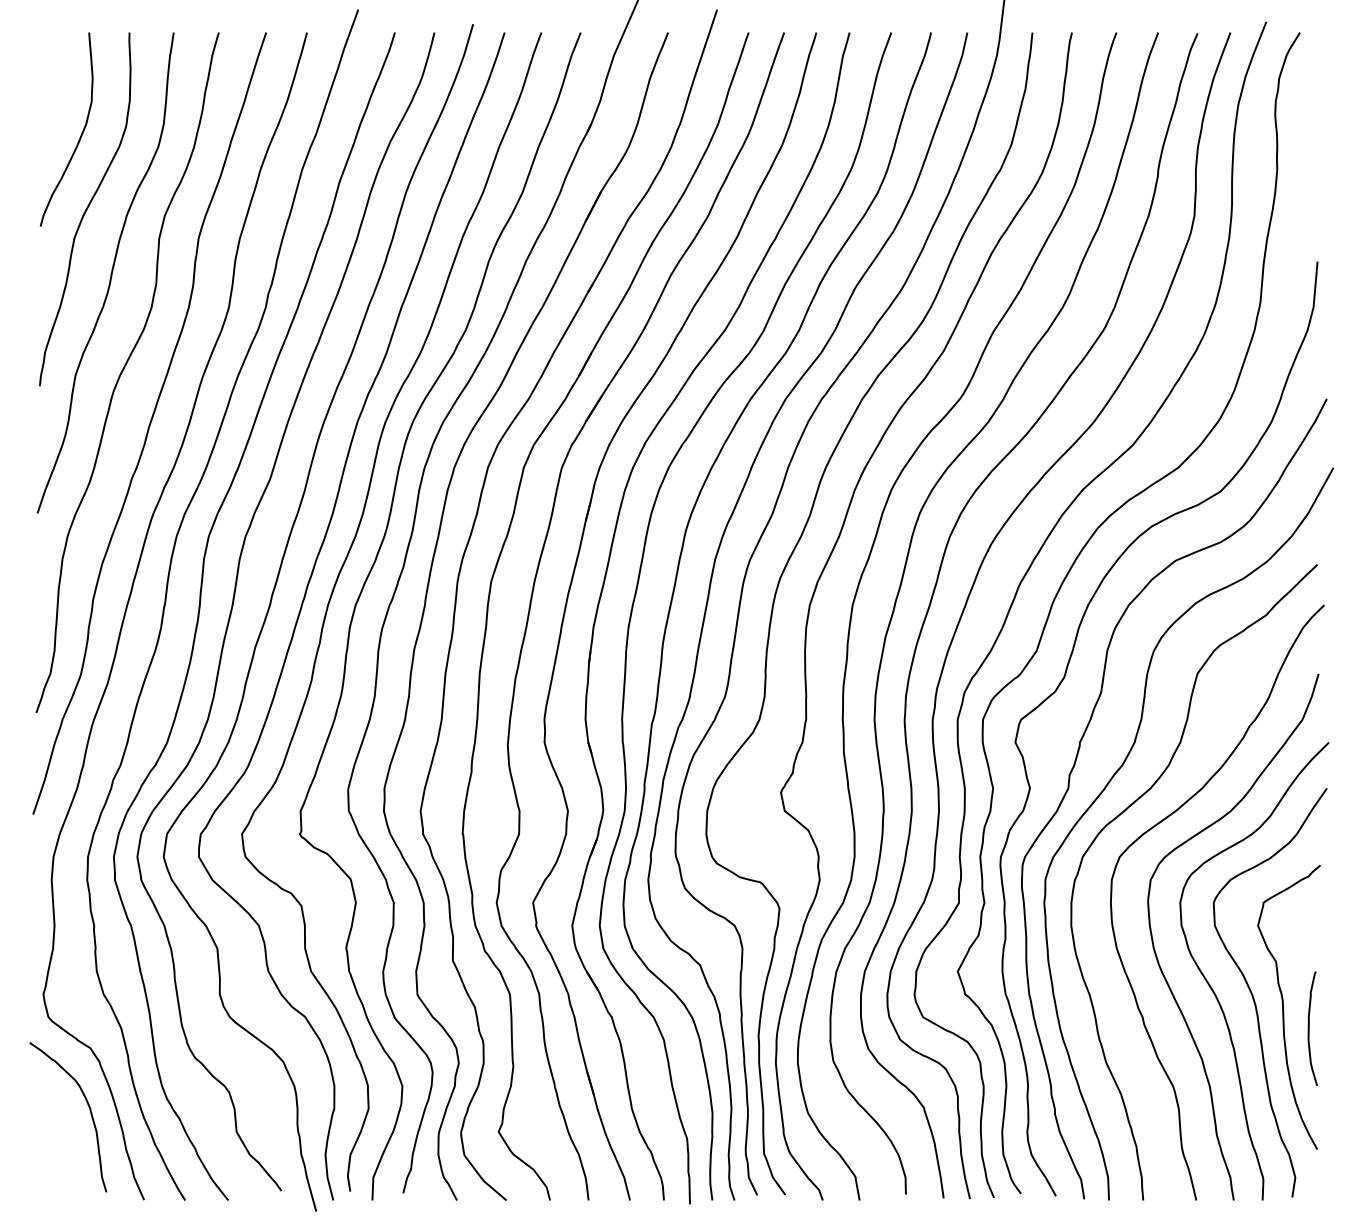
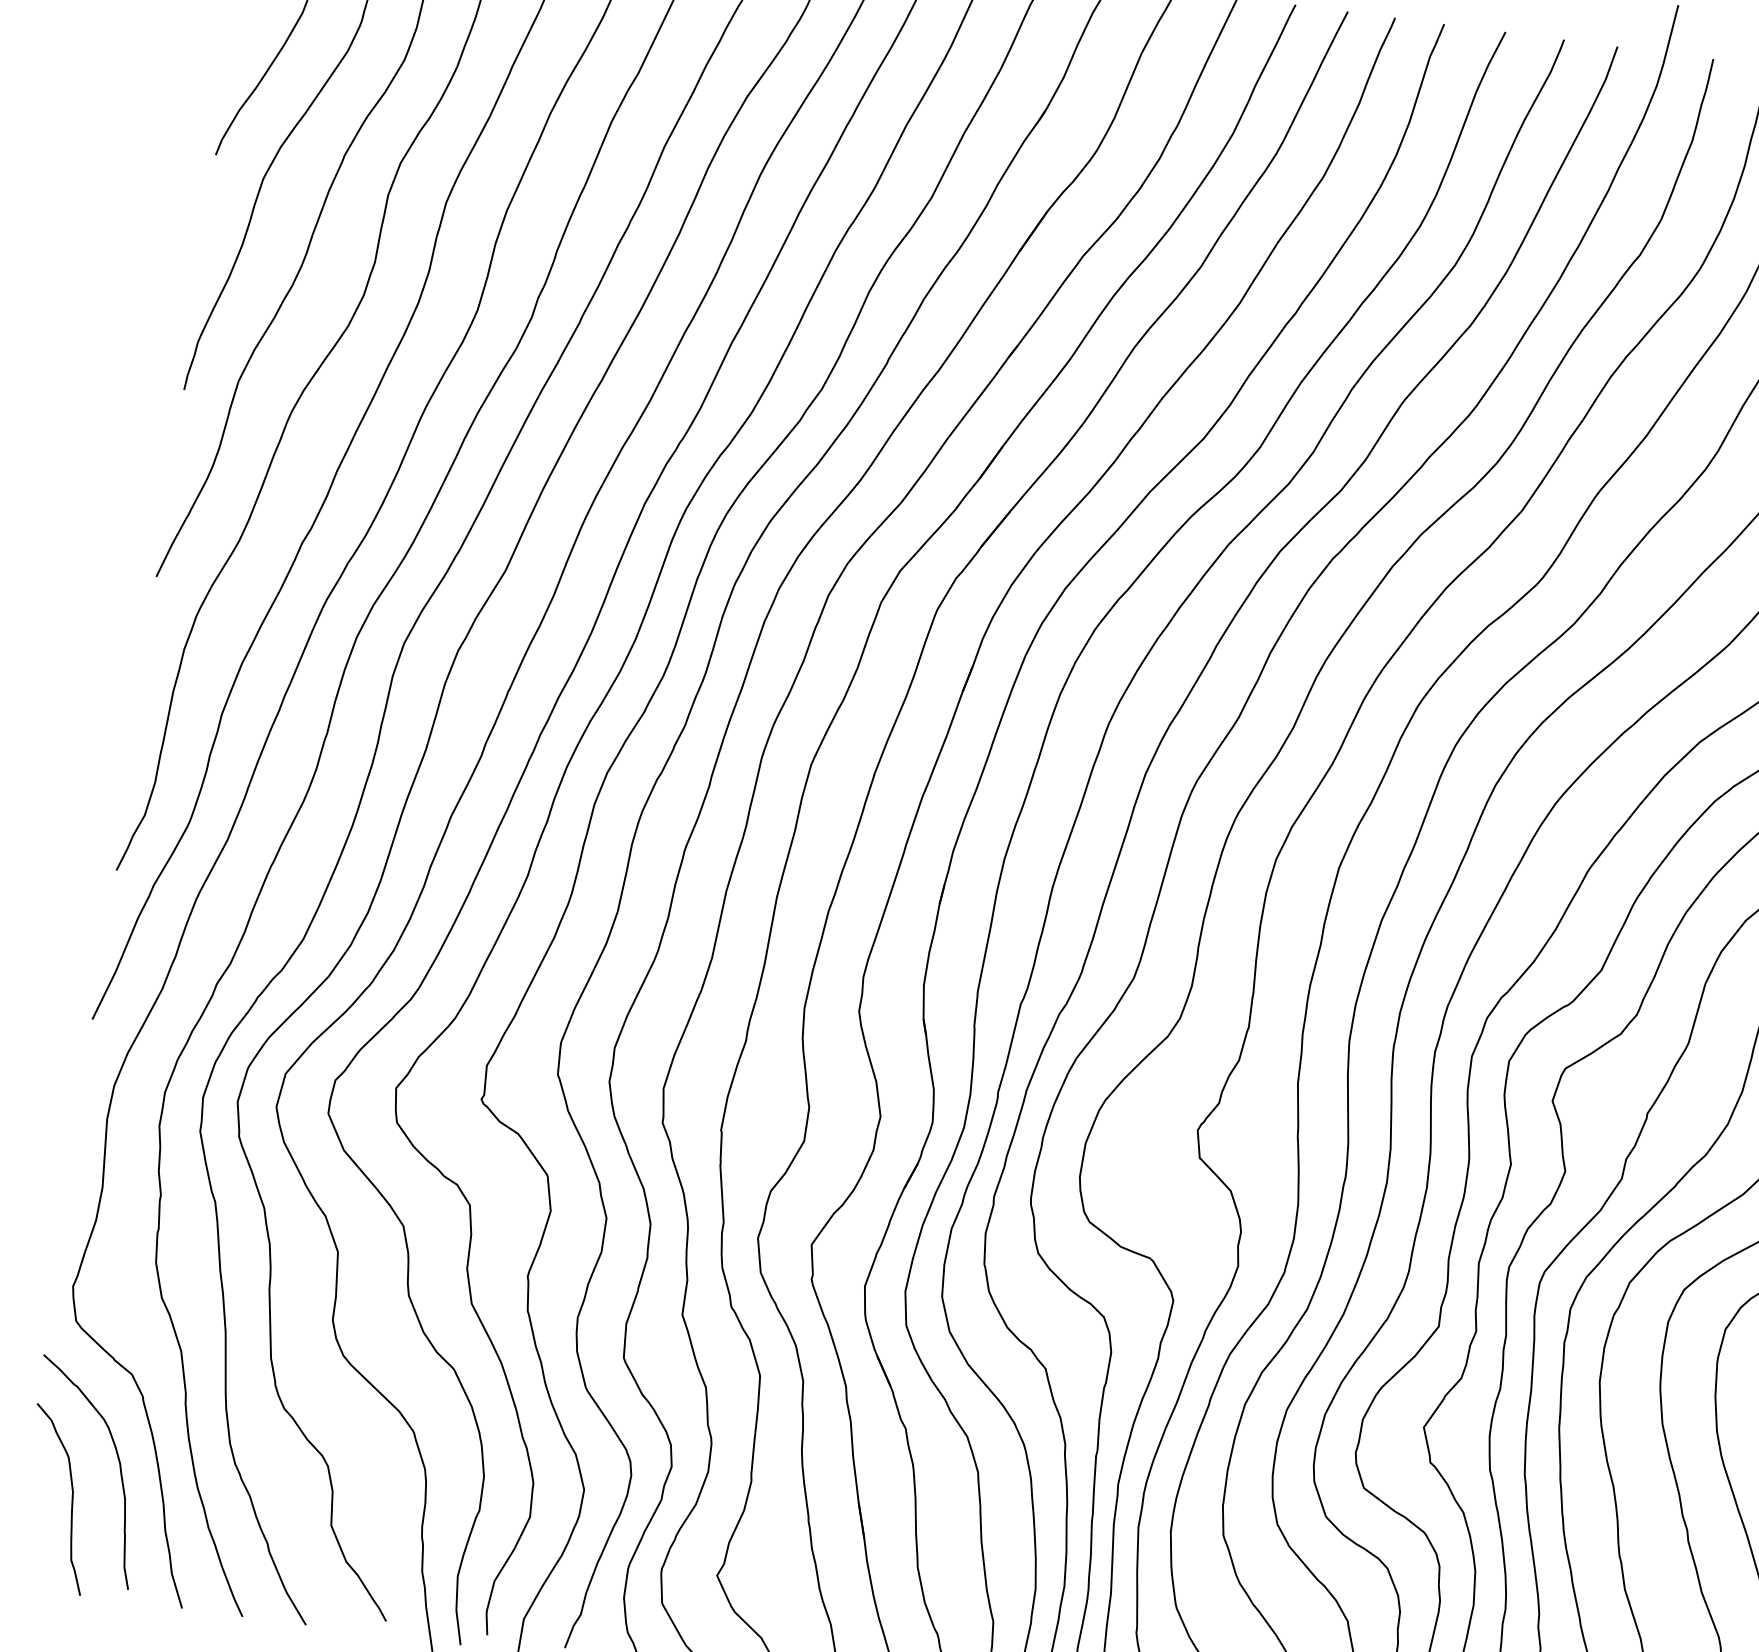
curve: (60, 1137) -> (70, 1500), added

